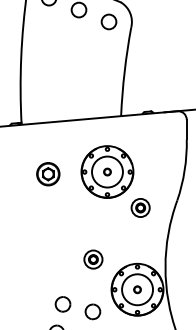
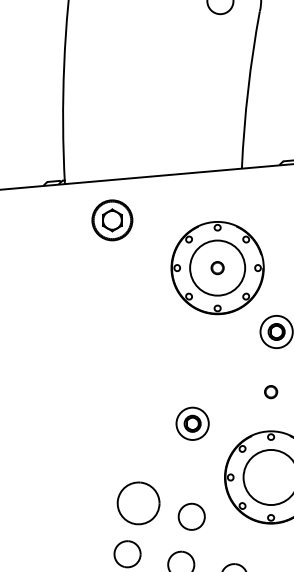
part: (48, 174) -> (112, 220), moved
part: (137, 289) -> (271, 391), moved
part: (62, 304) -> (137, 503), size x1.6

